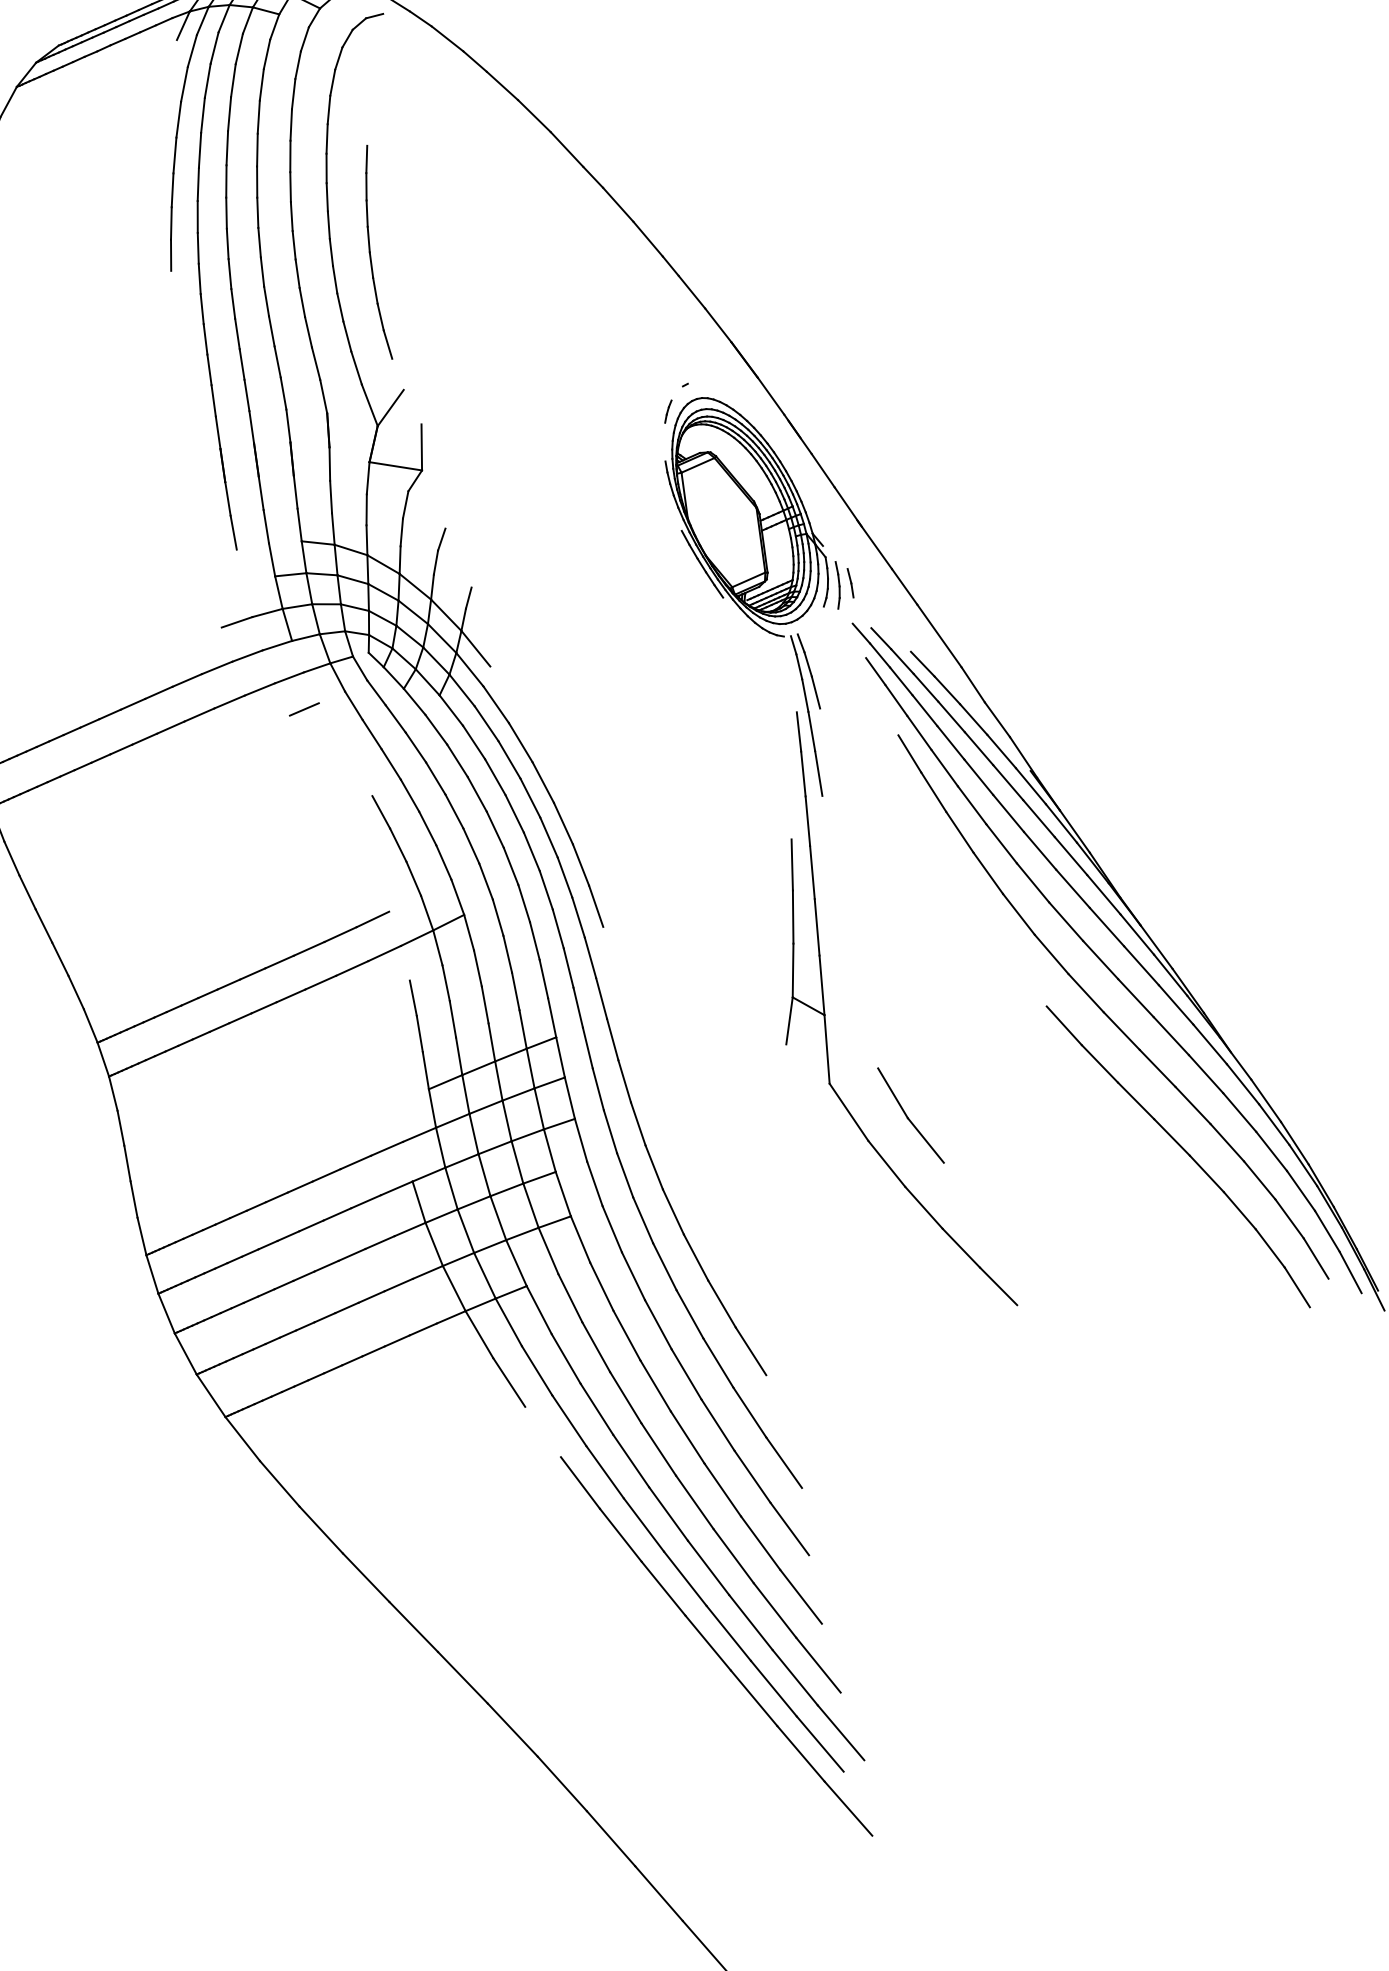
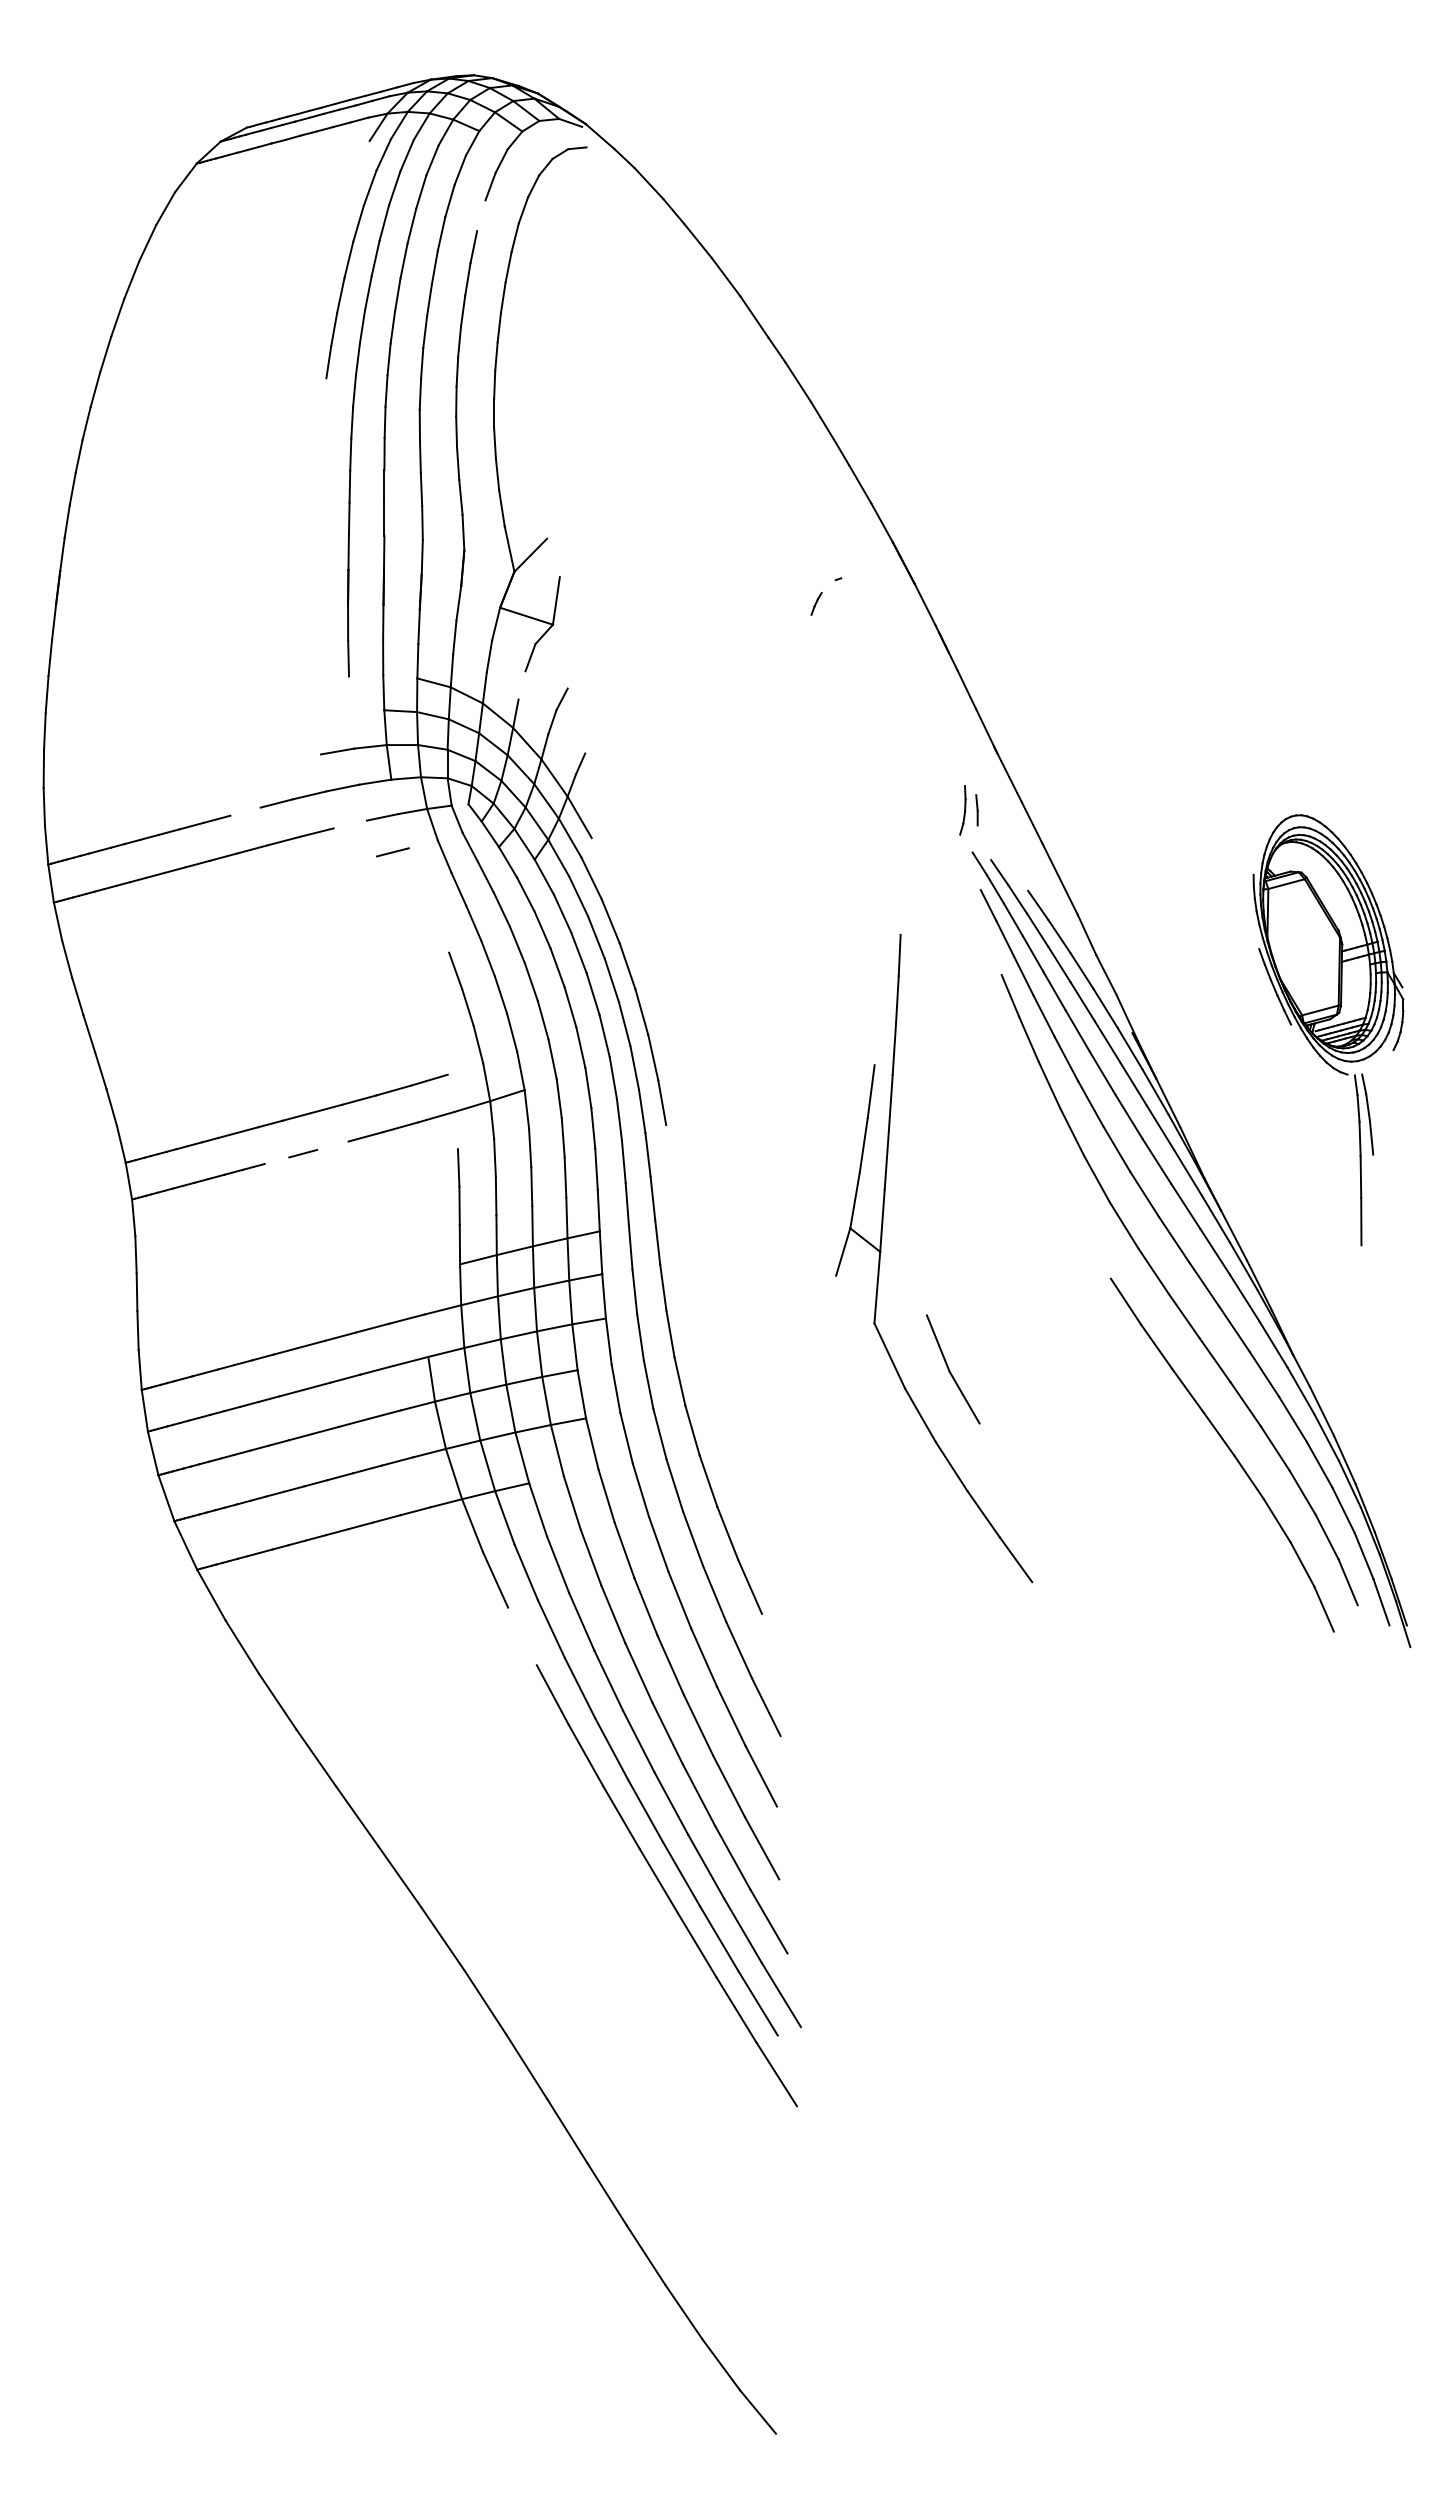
line: (293, 93) -> (481, 215), removed
part: (375, 252) -> (540, 392), removed
line: (401, 532) -> (521, 685), removed
part: (759, 597) -> (1328, 1030), moved
line: (259, 689) -> (349, 824), removed
line: (158, 692) -> (245, 811), removed
line: (290, 995) -> (332, 1145), removed
line: (239, 1018) -> (276, 1160), removed

